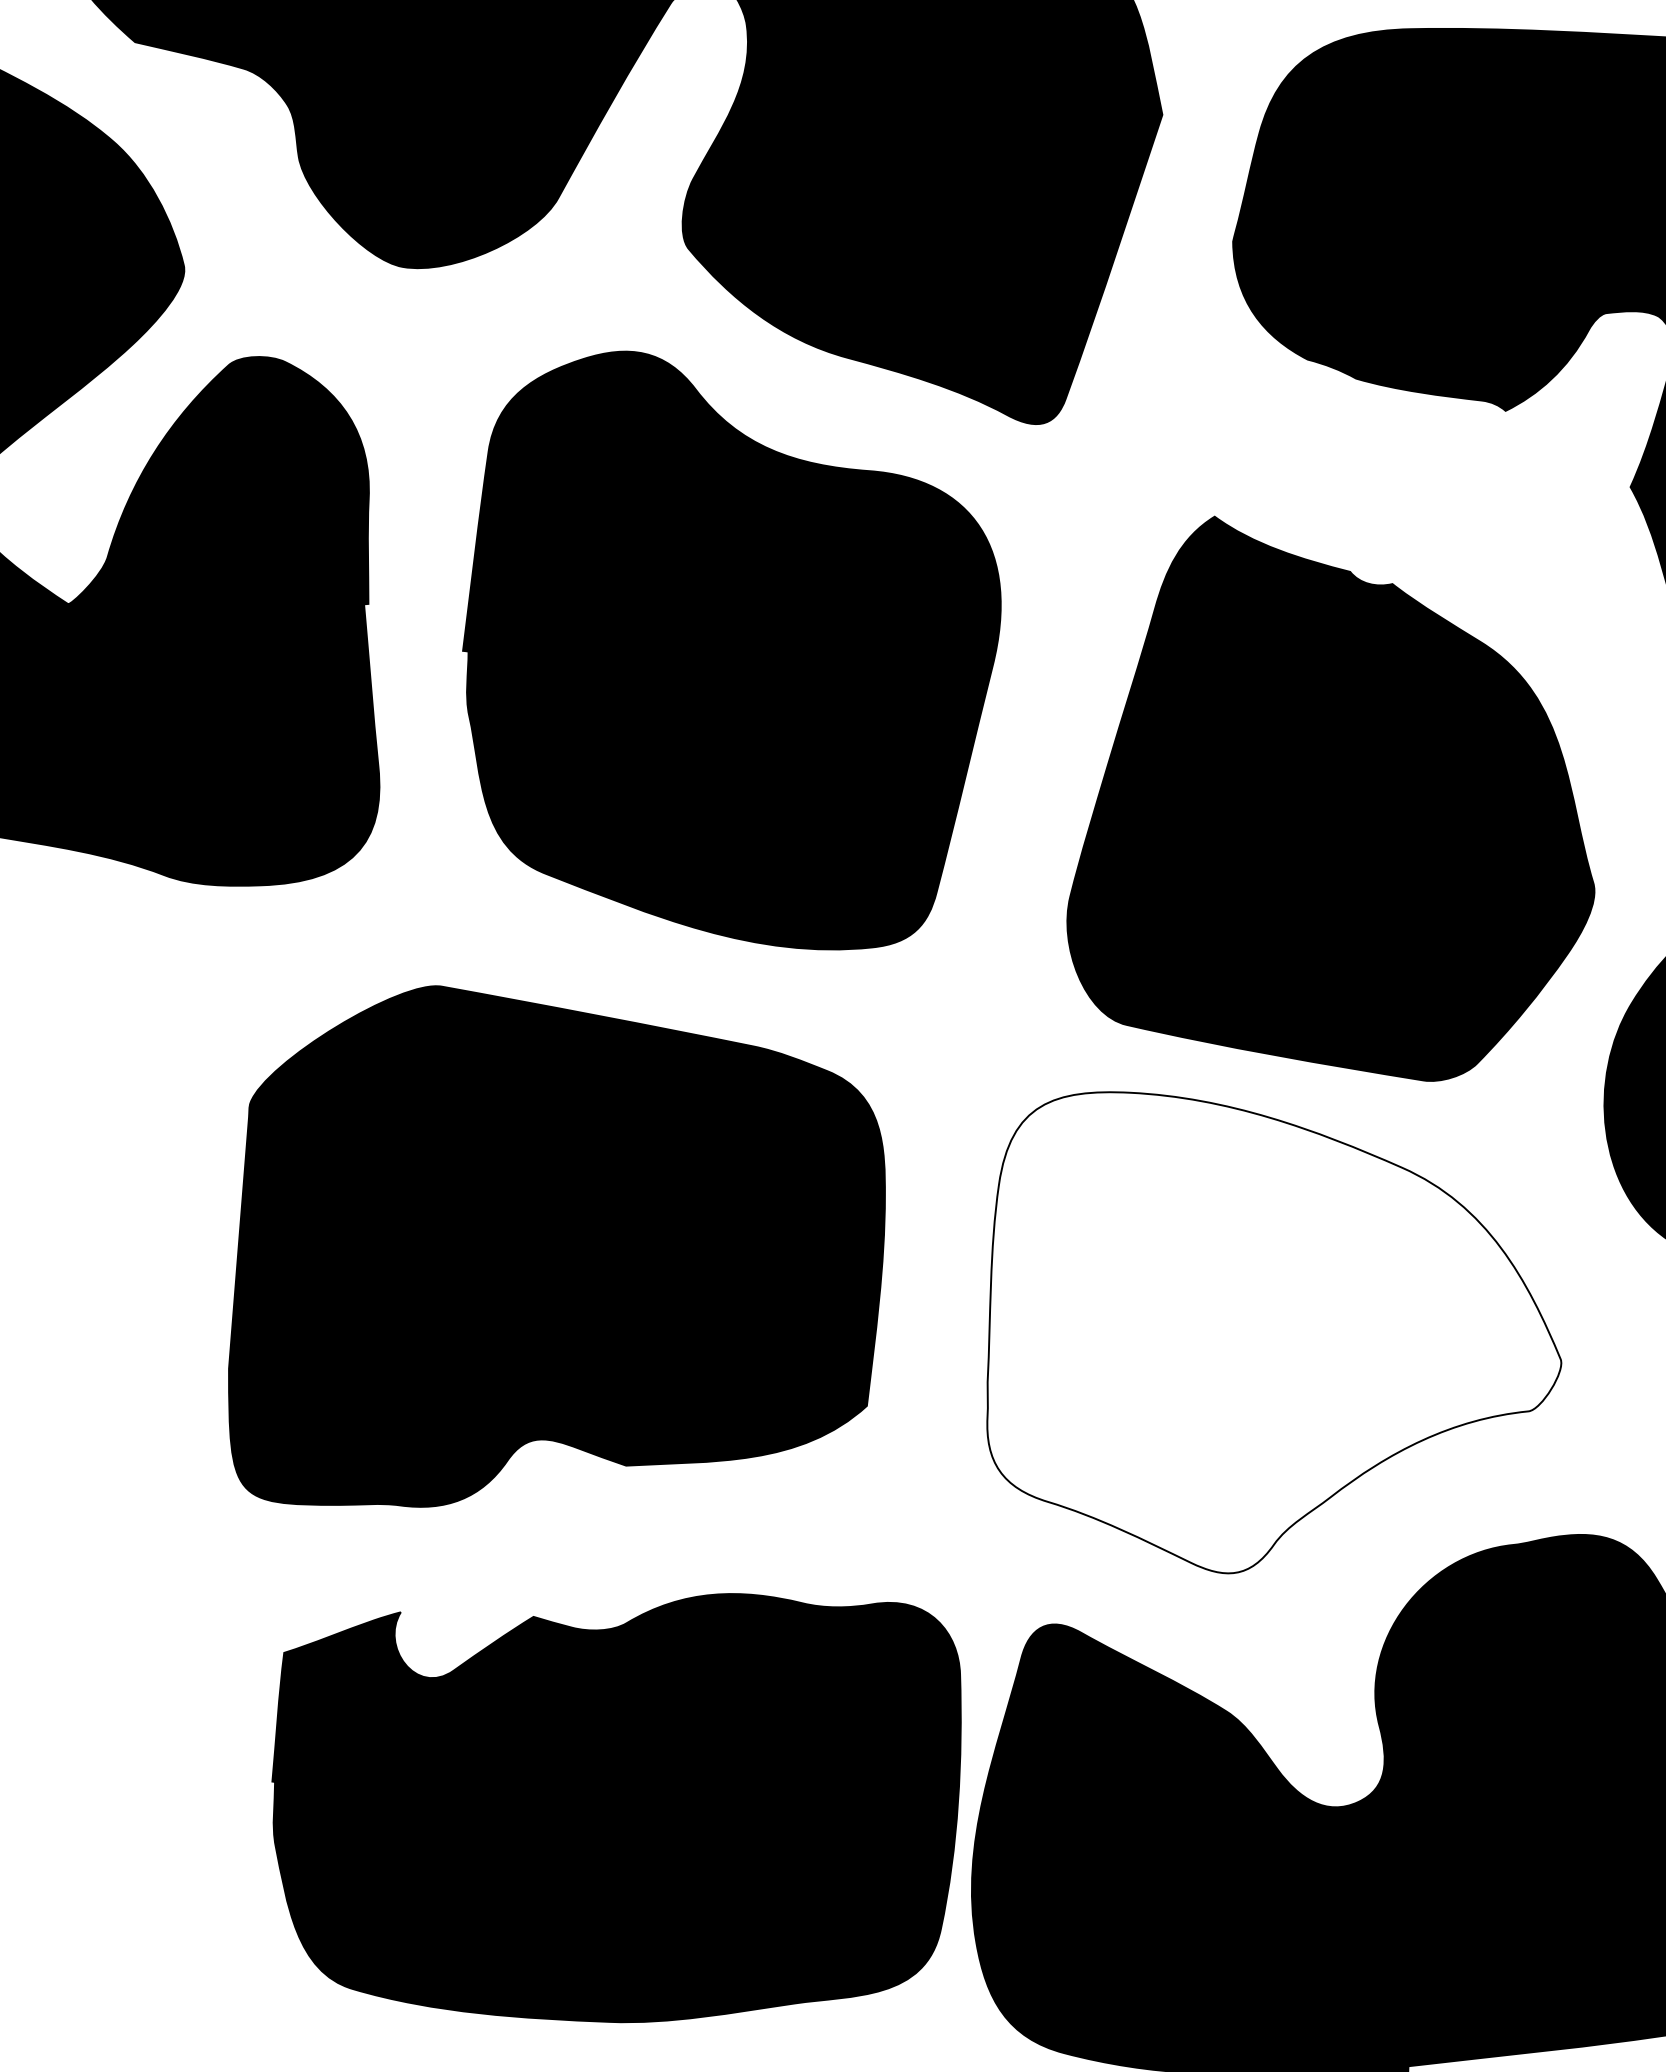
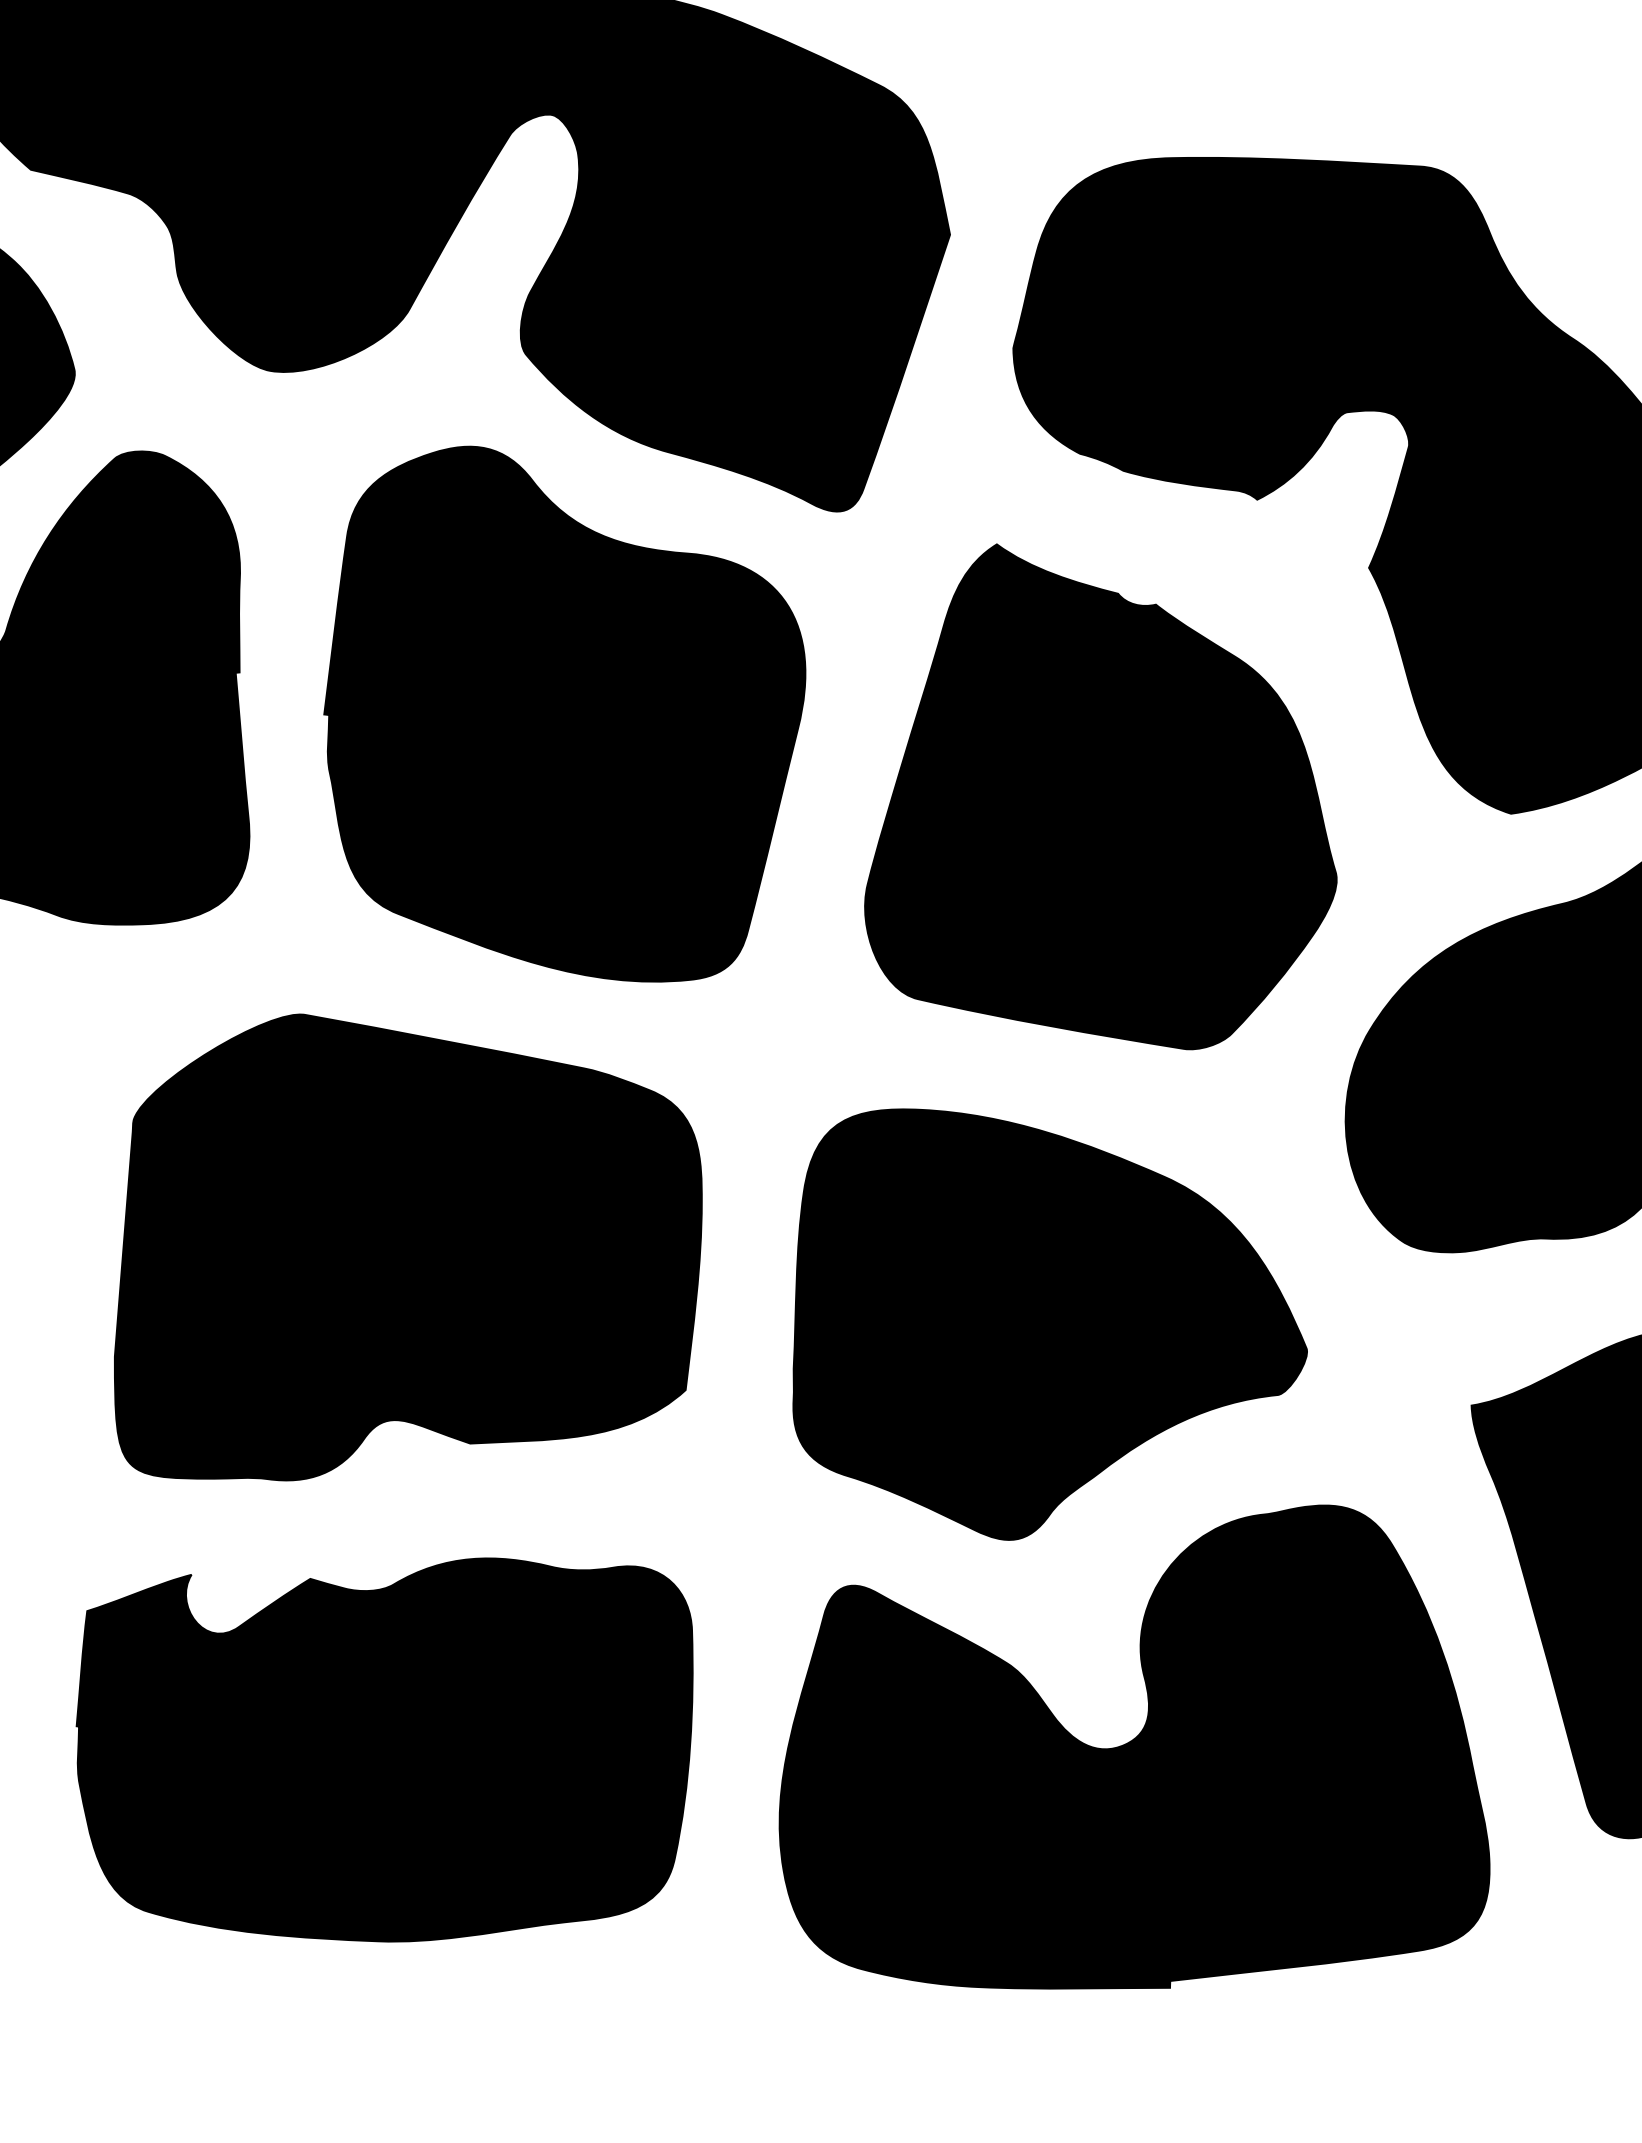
part: (1330, 798) -> (1100, 796), moved
fill: (1274, 1332) -> (1050, 1324), added
part: (616, 1807) -> (384, 1749), moved

